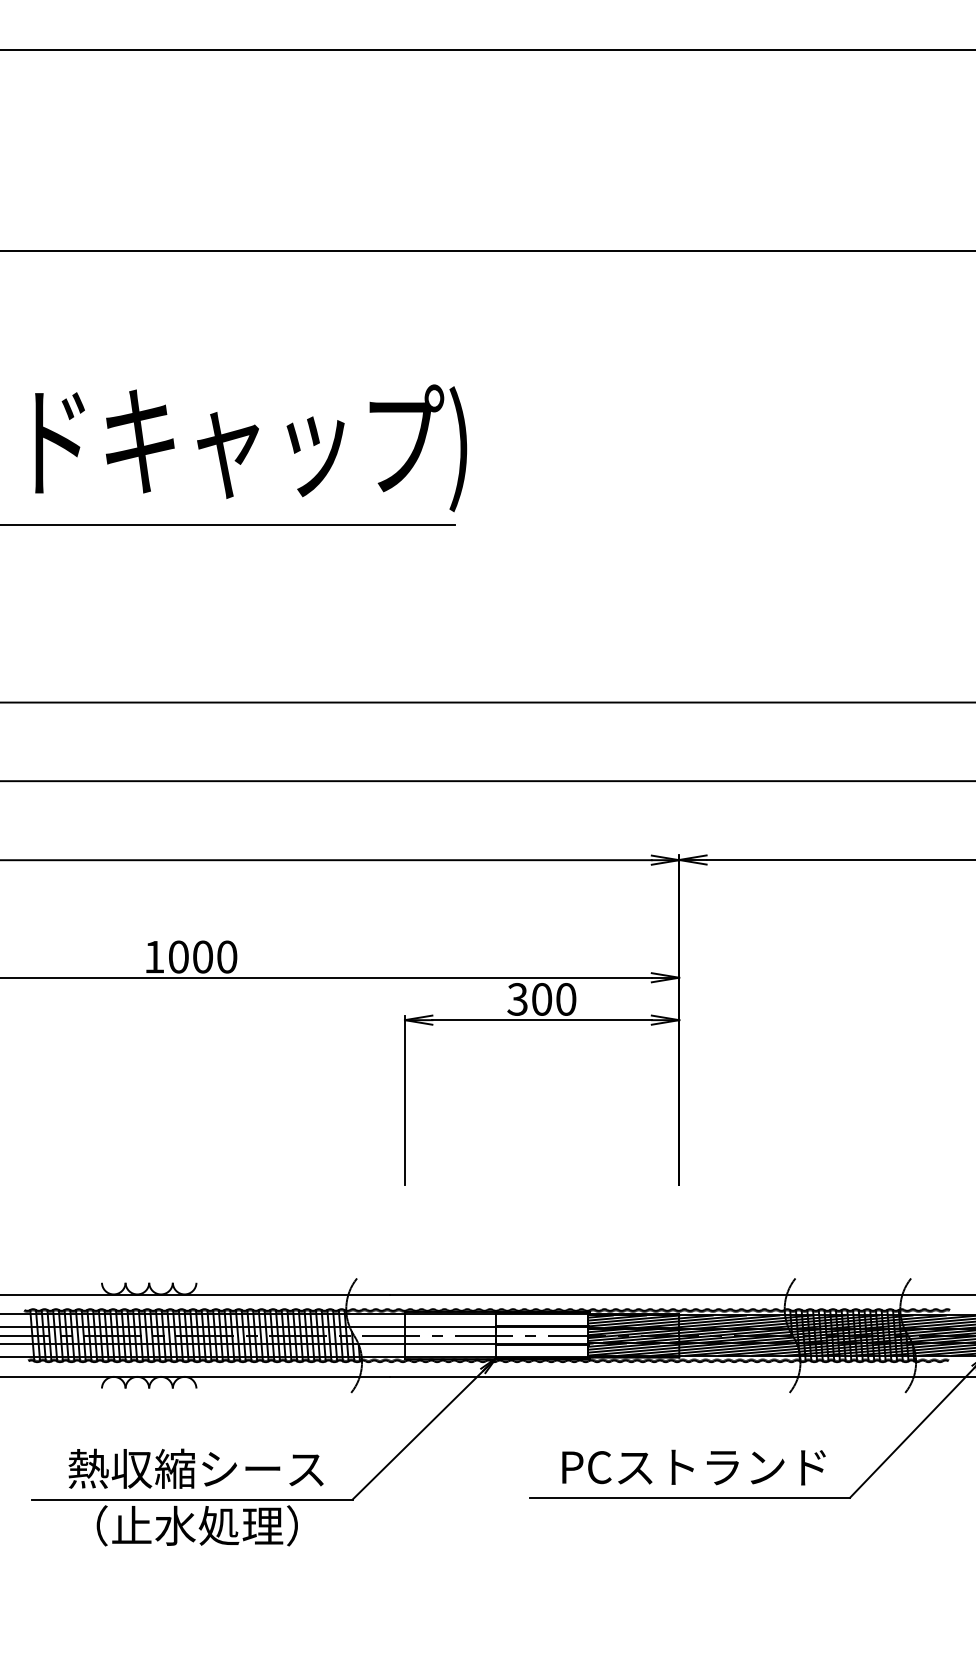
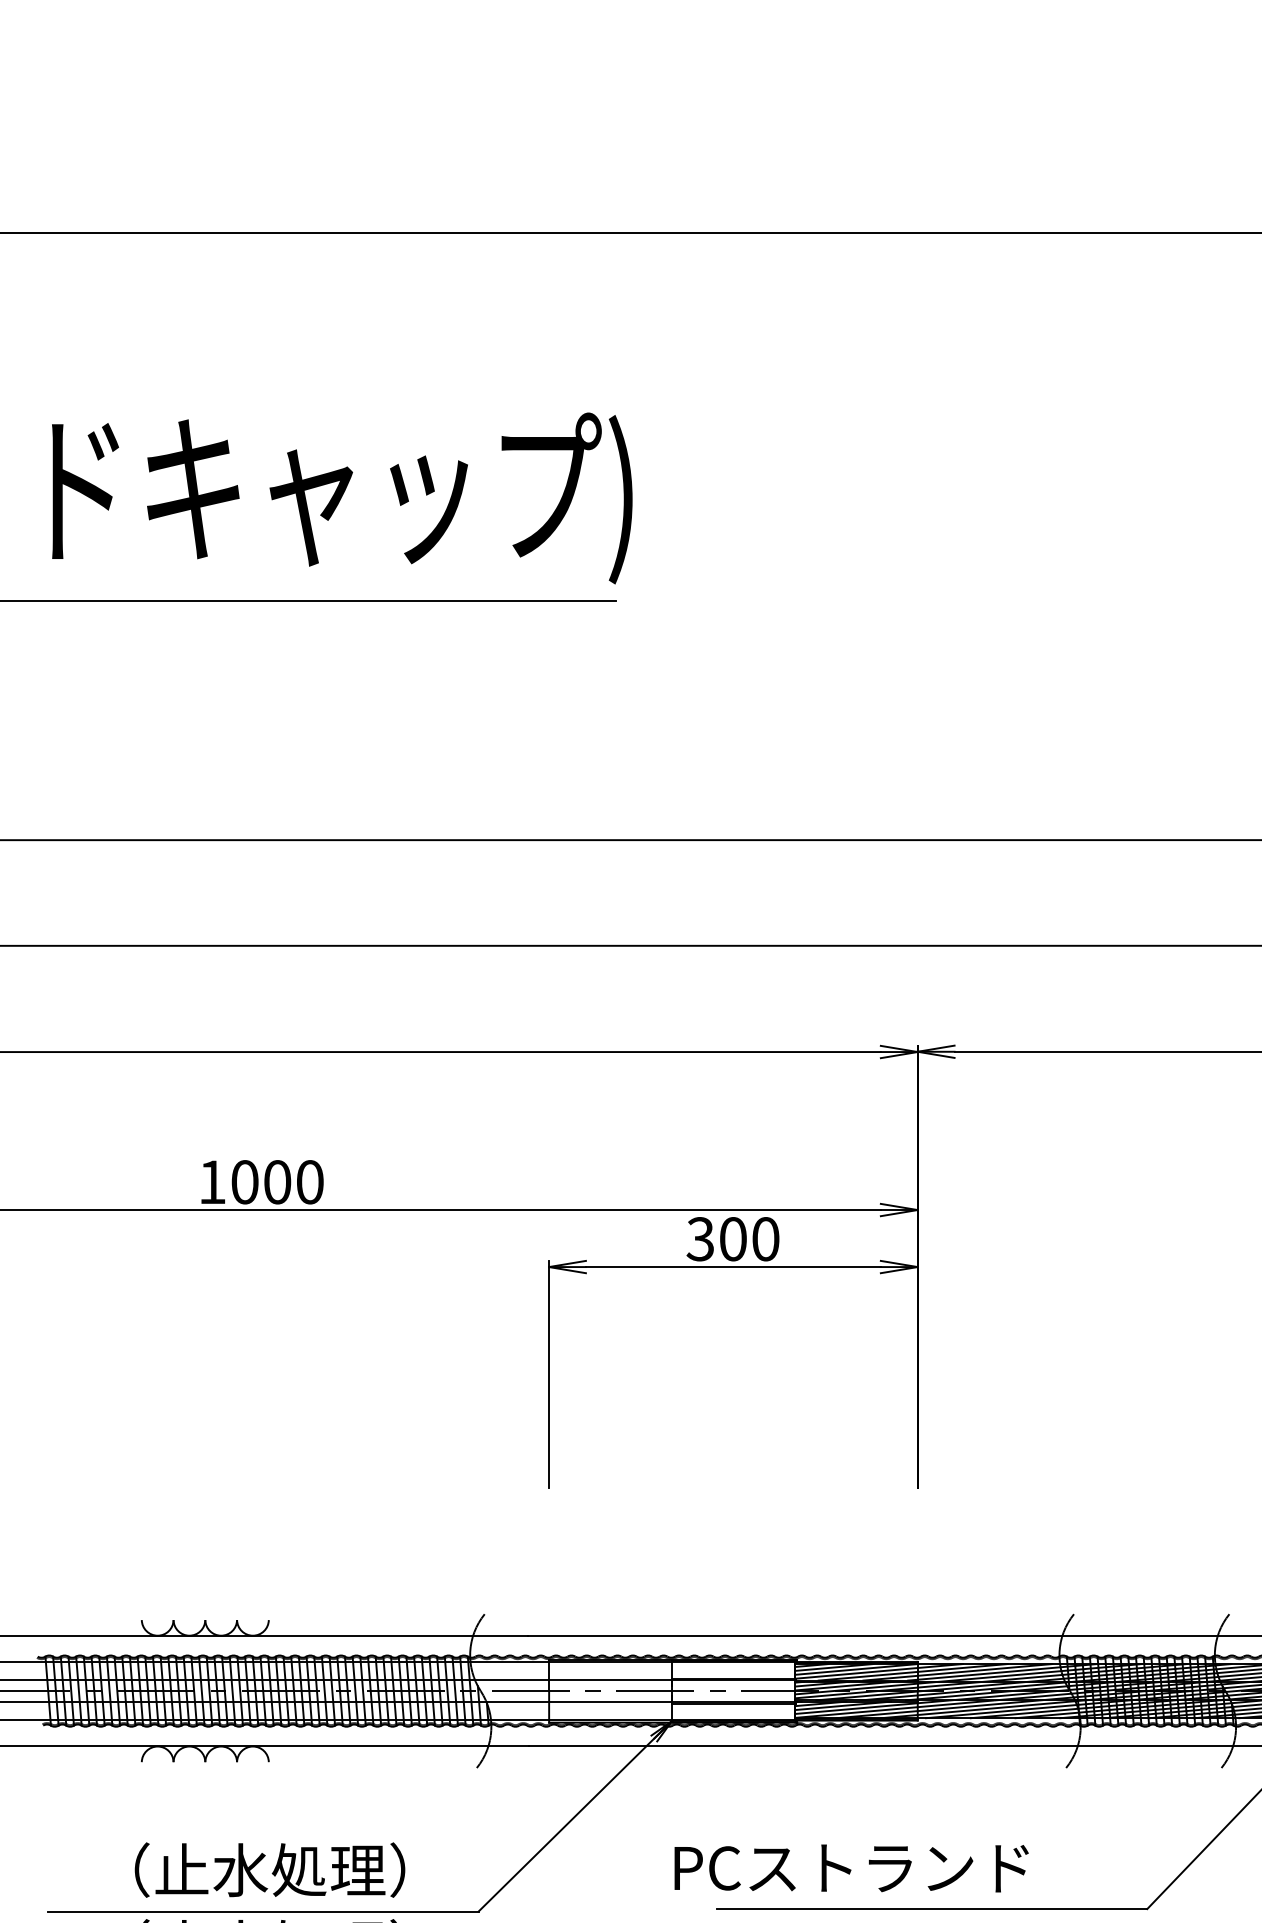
text: (693, 1467) -> (850, 1868), moved
text: (195, 1468) -> (267, 1869), 熱収縮シース -> （止水処理）

